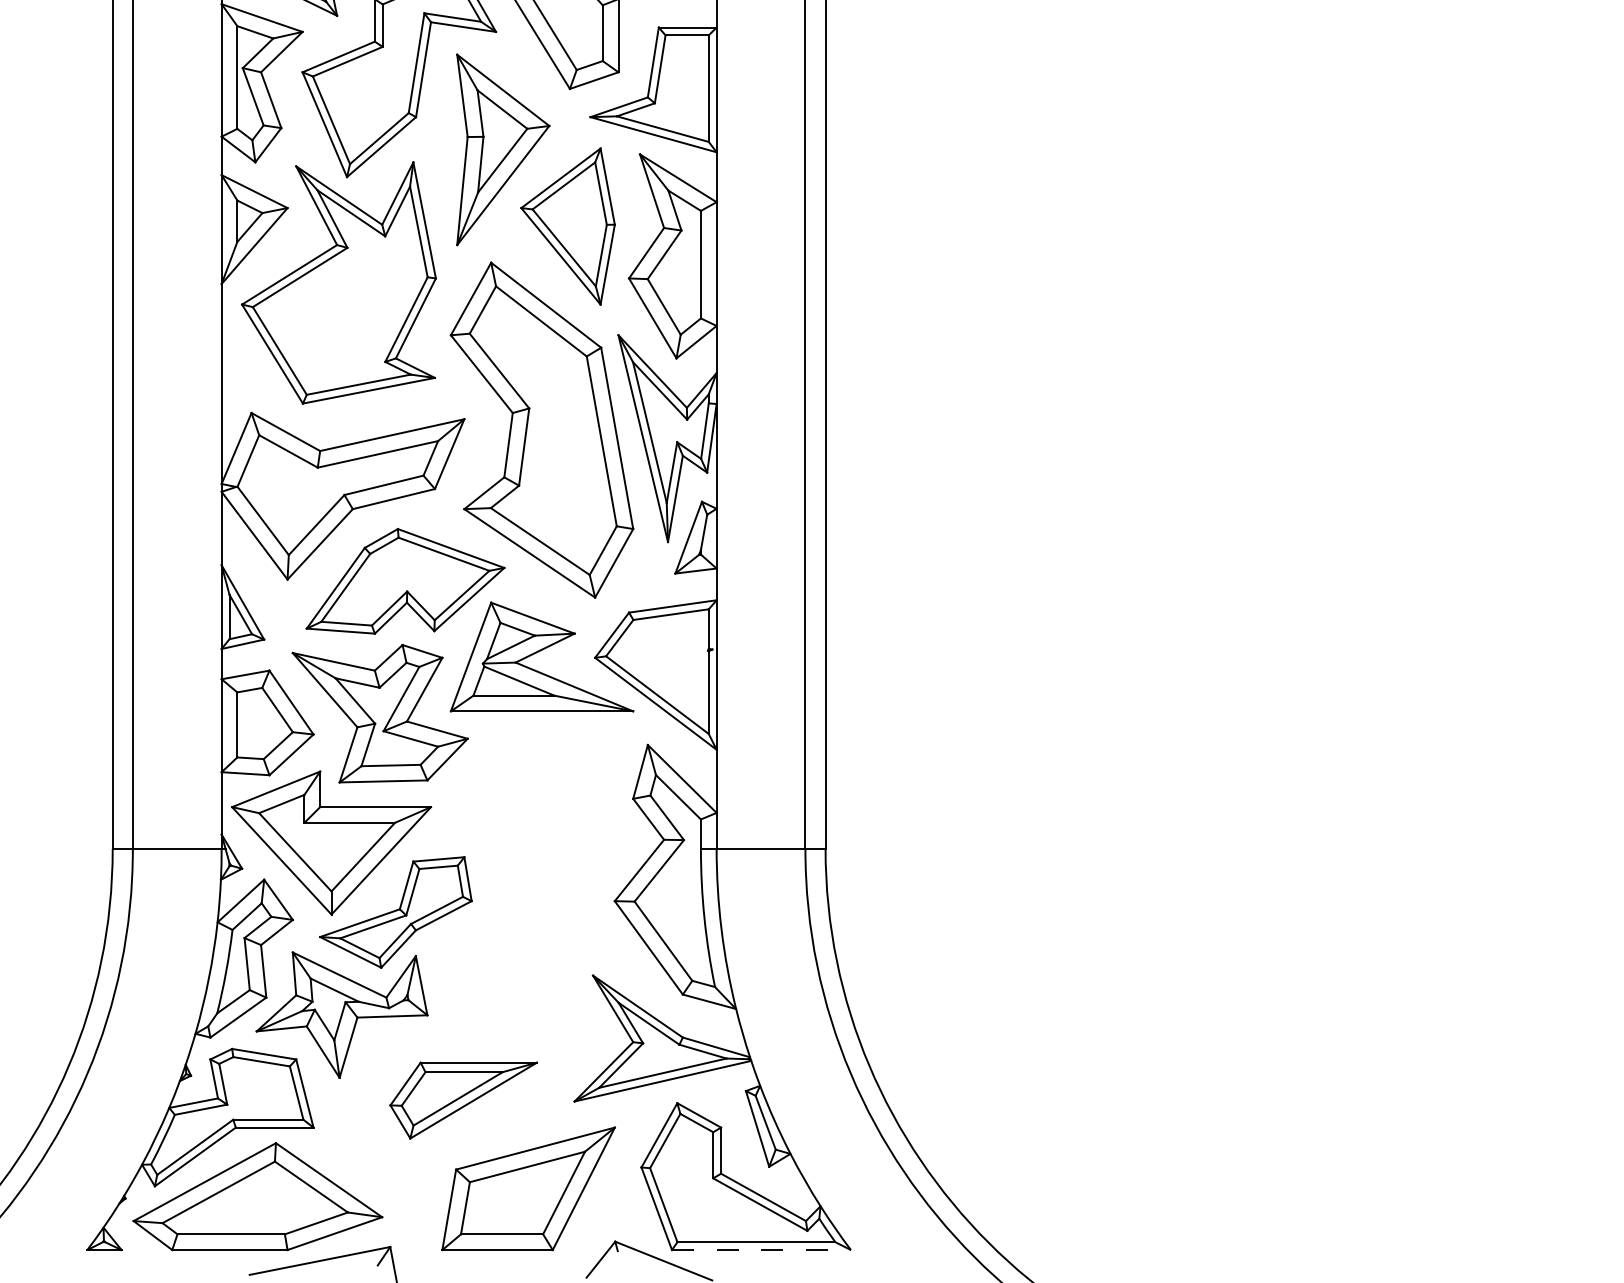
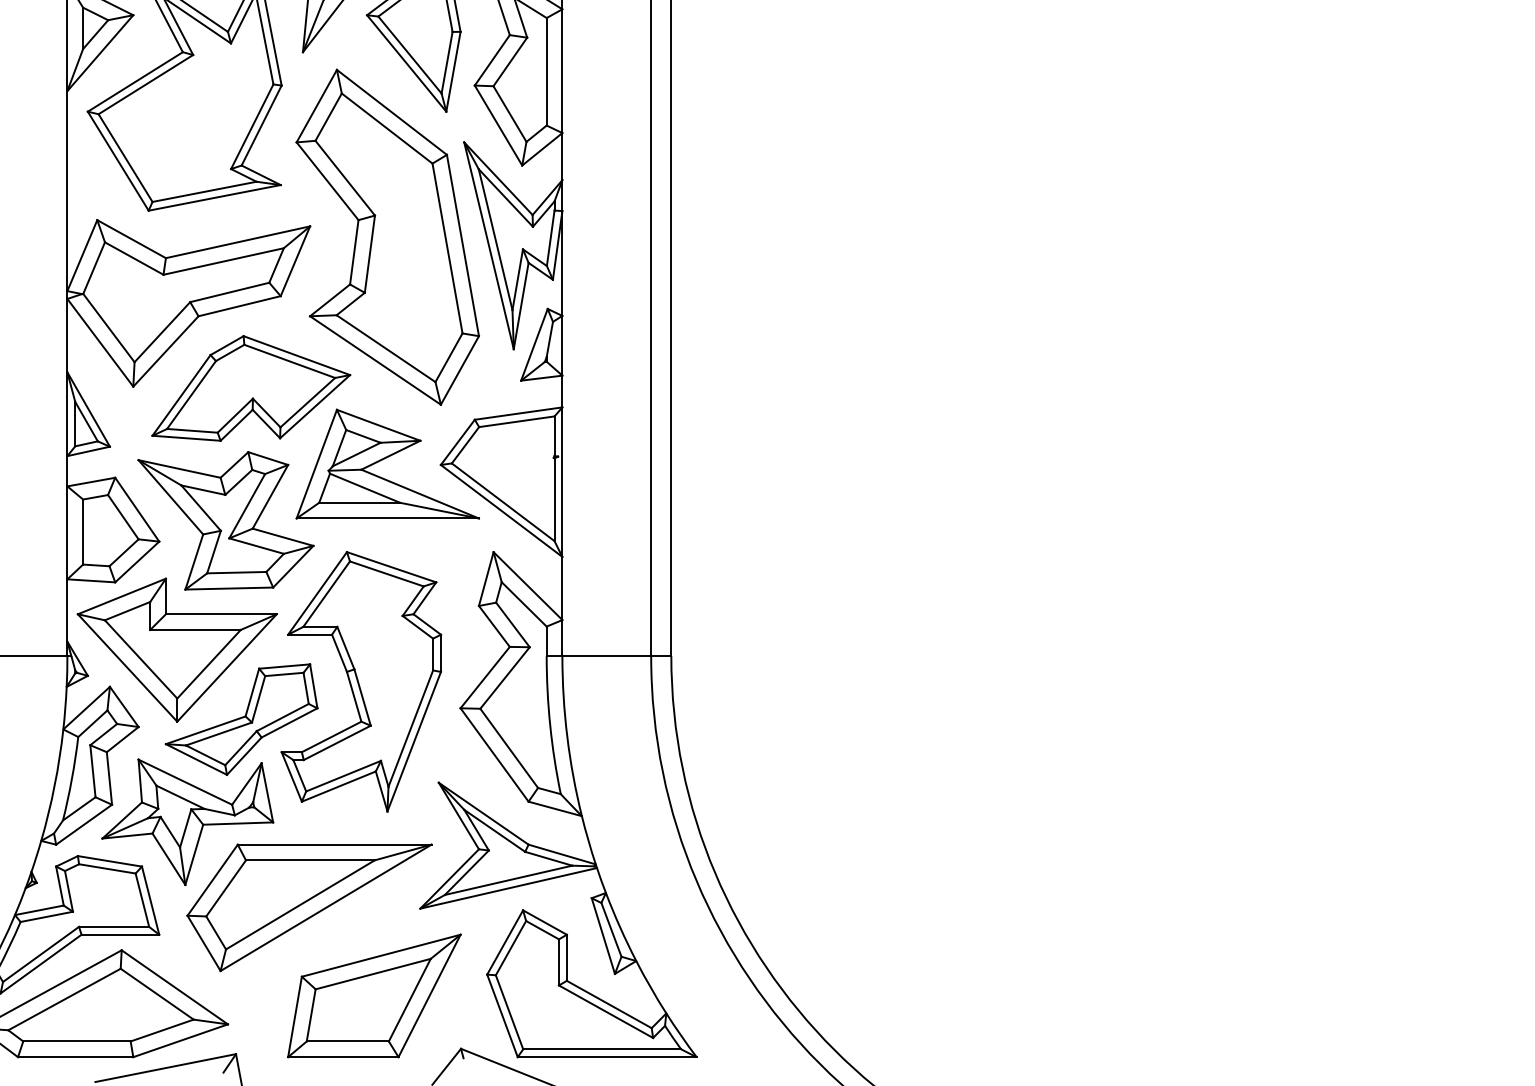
part: (515, 874) -> (361, 681), added
part: (463, 1100) -> (309, 907), size x1.67
line: (761, 1250) -> (607, 1057), dashed -> solid

